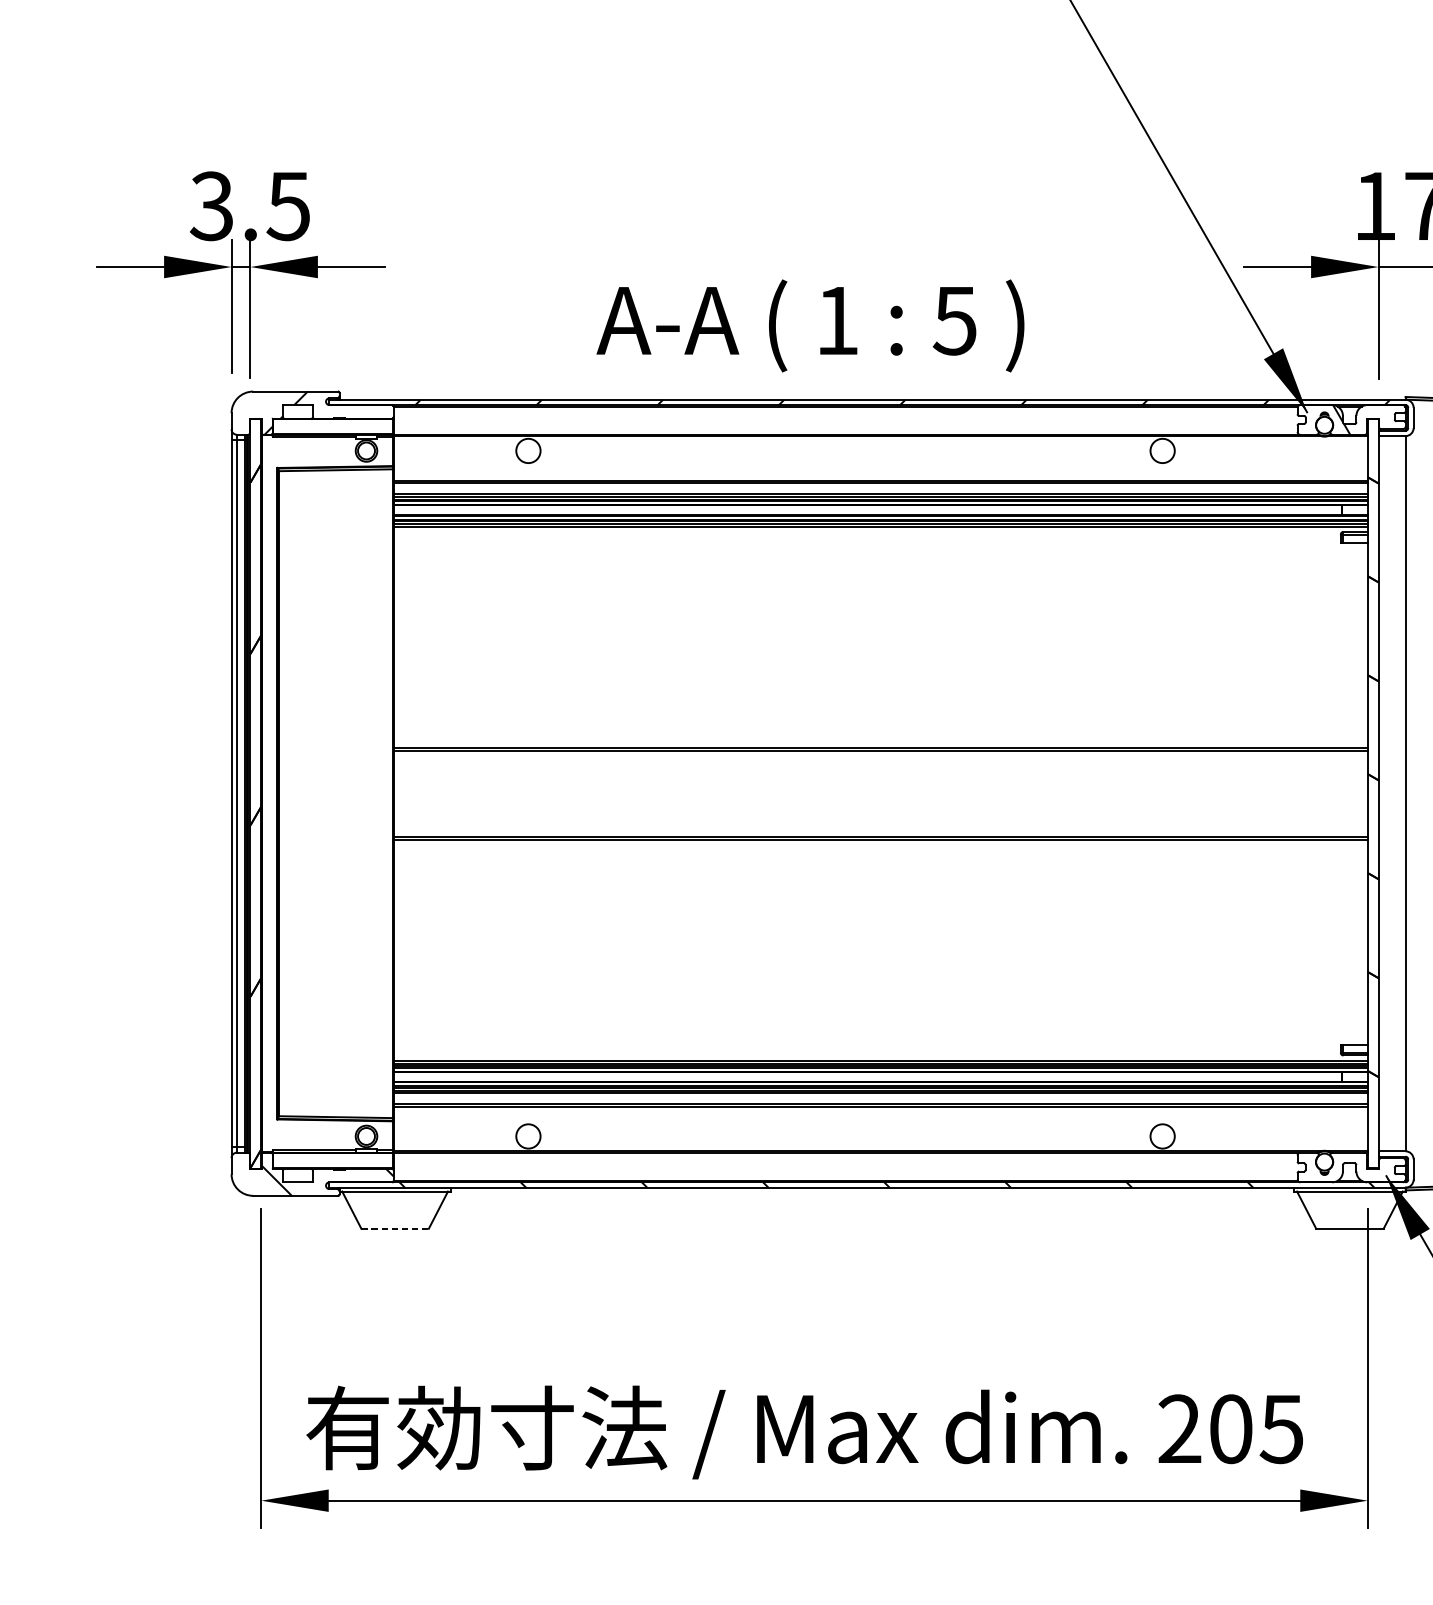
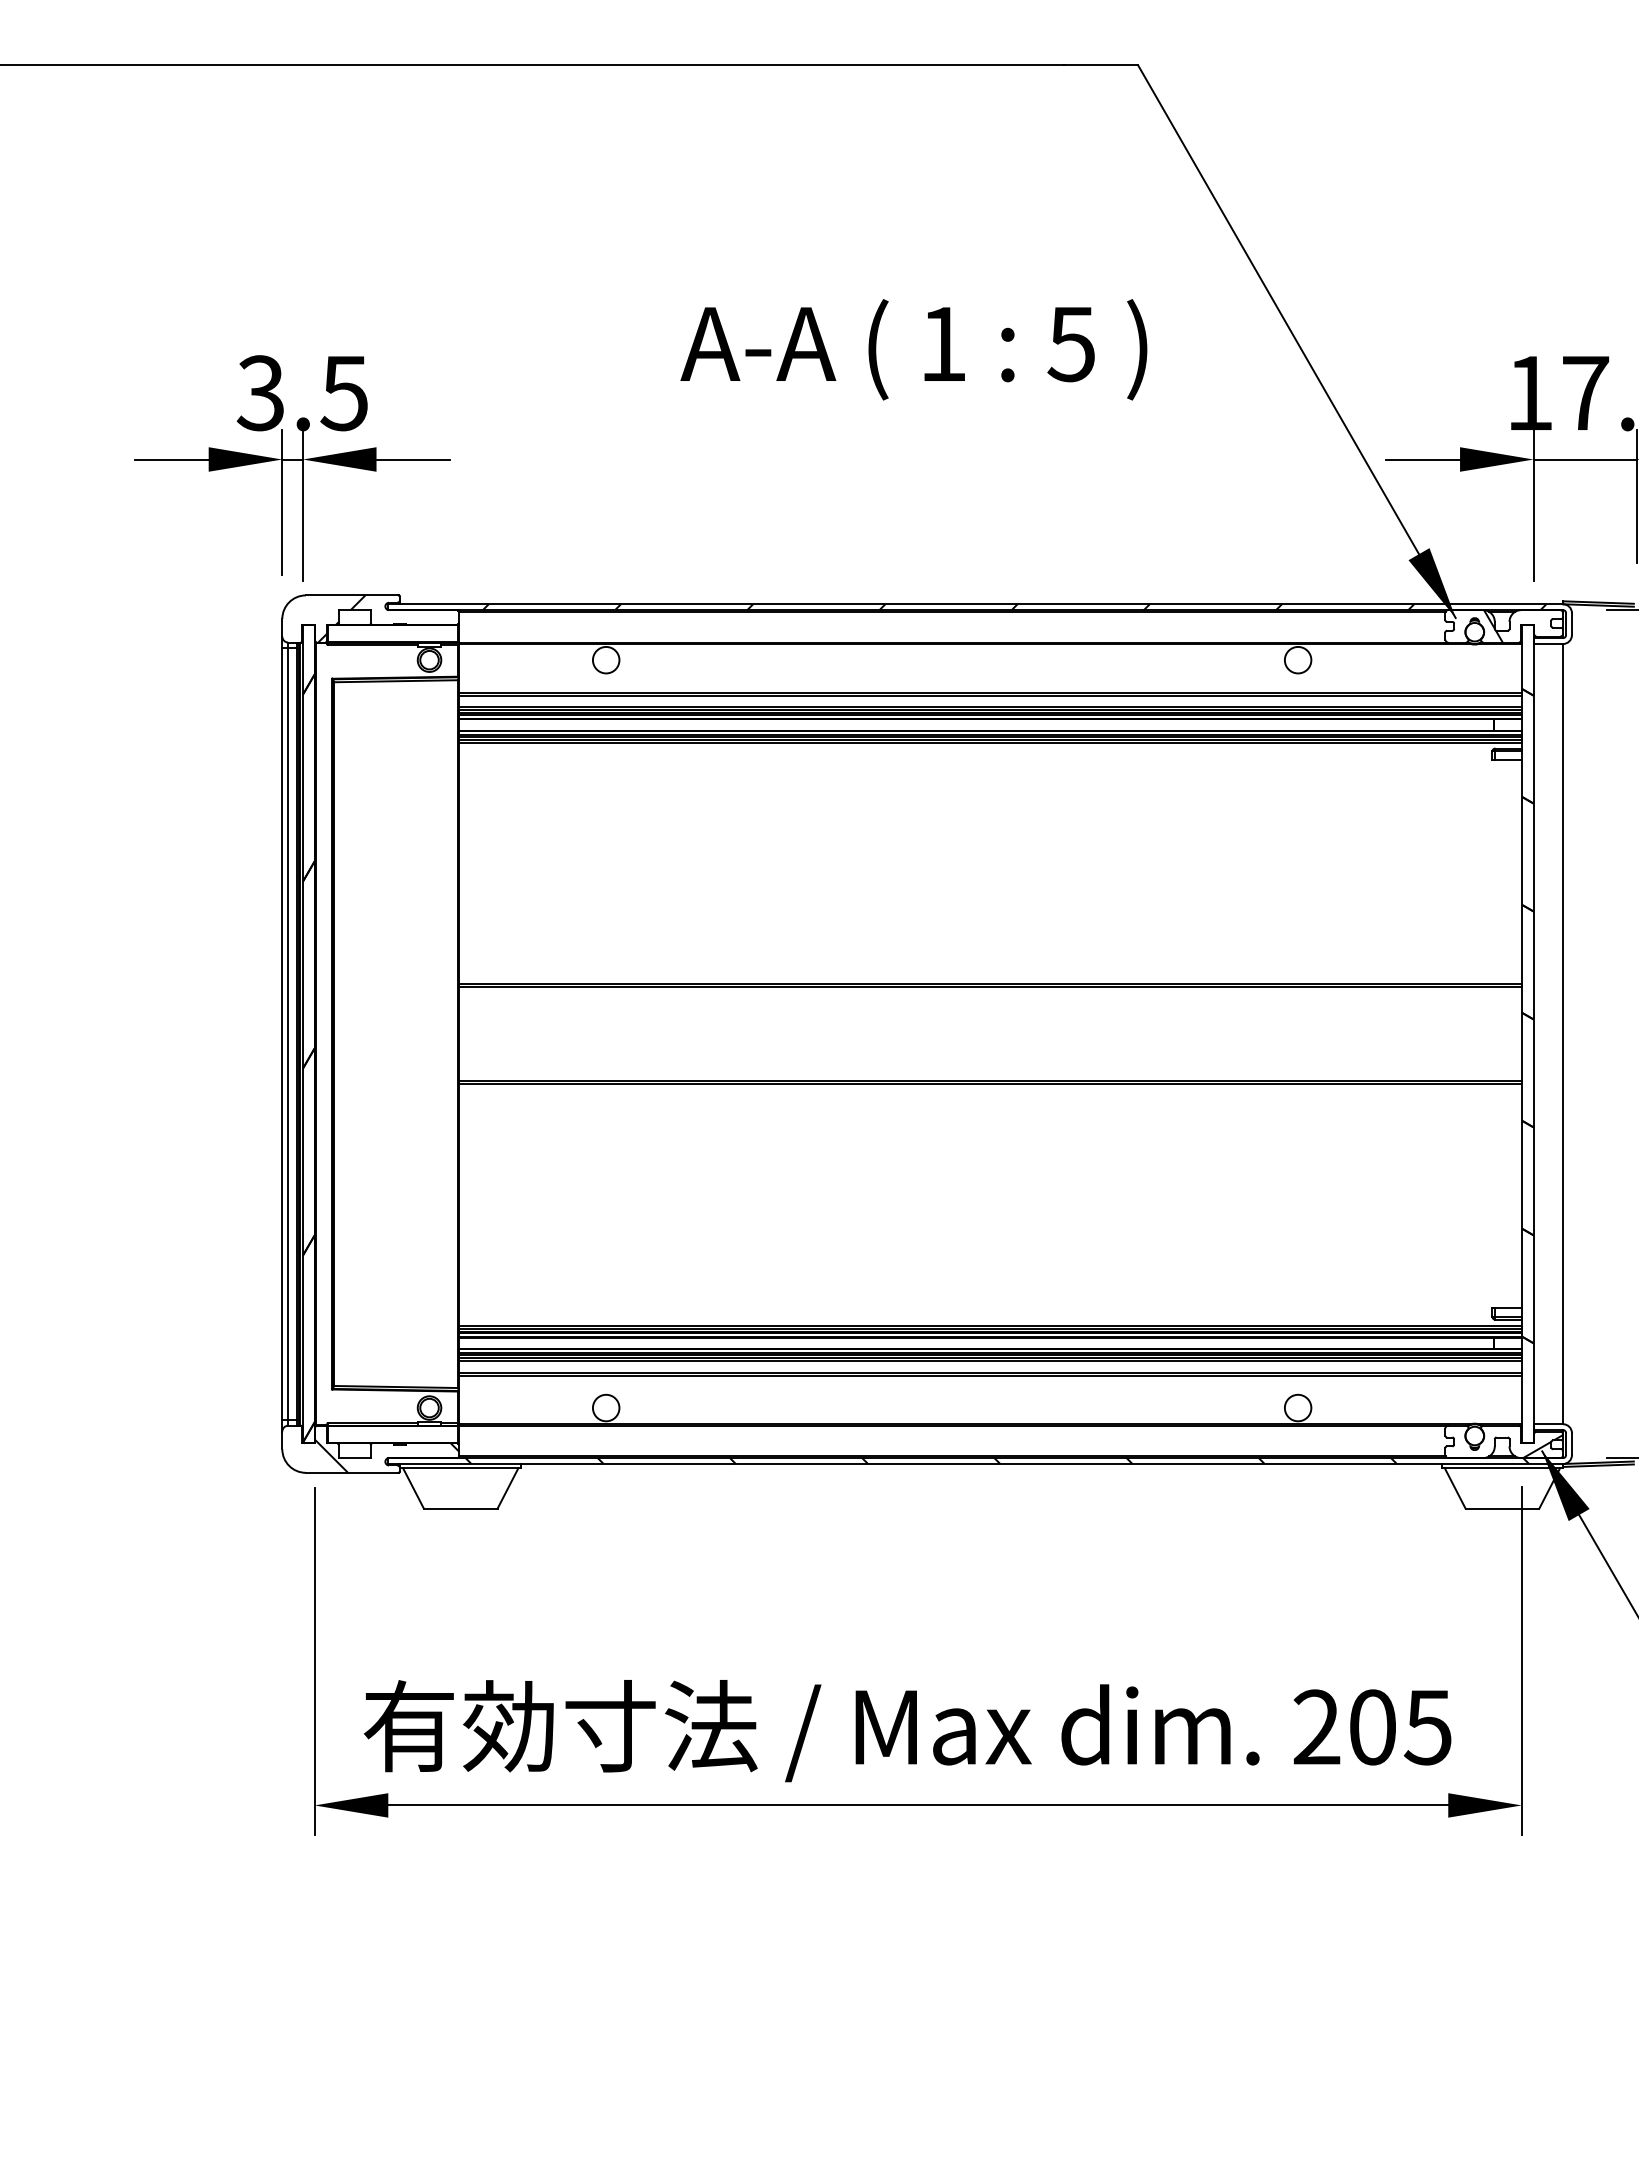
text: (810, 325) -> (913, 349), moved
hatch: (1387, 1171) -> (1543, 1446), added
line: (394, 1228) -> (460, 1508), dashed -> solid

